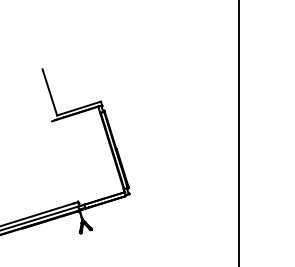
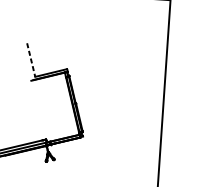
line: (50, 92) -> (31, 60), solid -> dashed

